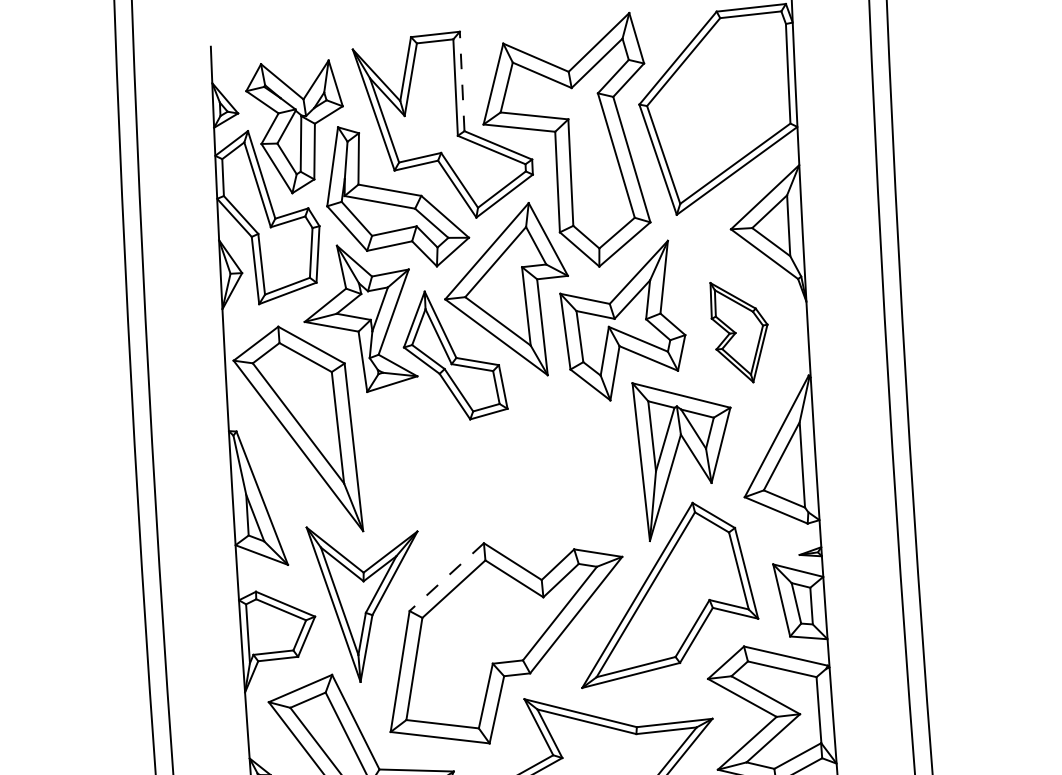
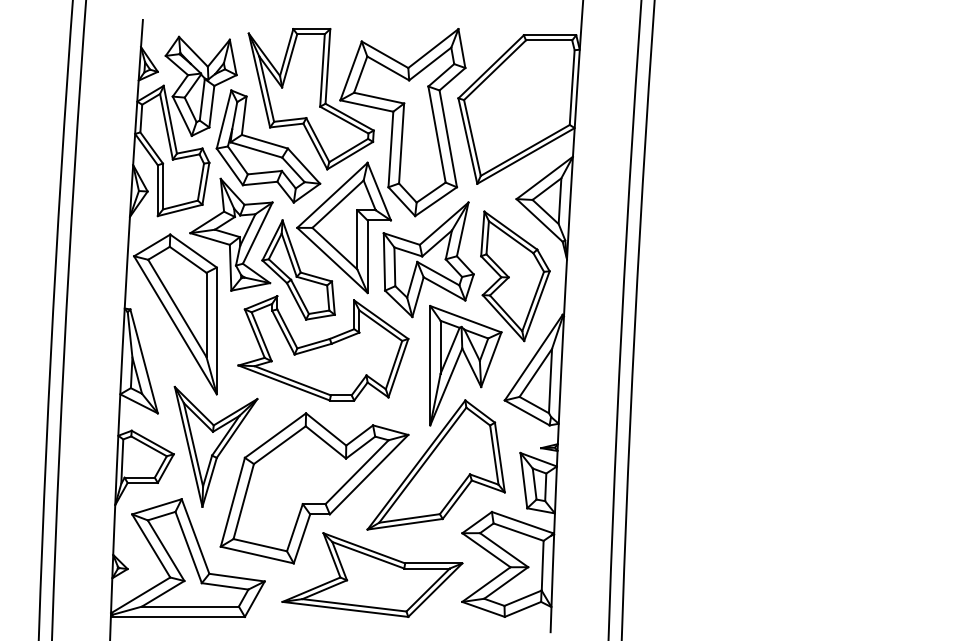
line: (461, 80) -> (327, 65), dashed -> solid
part: (740, 331) -> (515, 276), size x1.67
part: (497, 454) -> (323, 348), added
line: (446, 577) -> (275, 435), dashed -> solid

